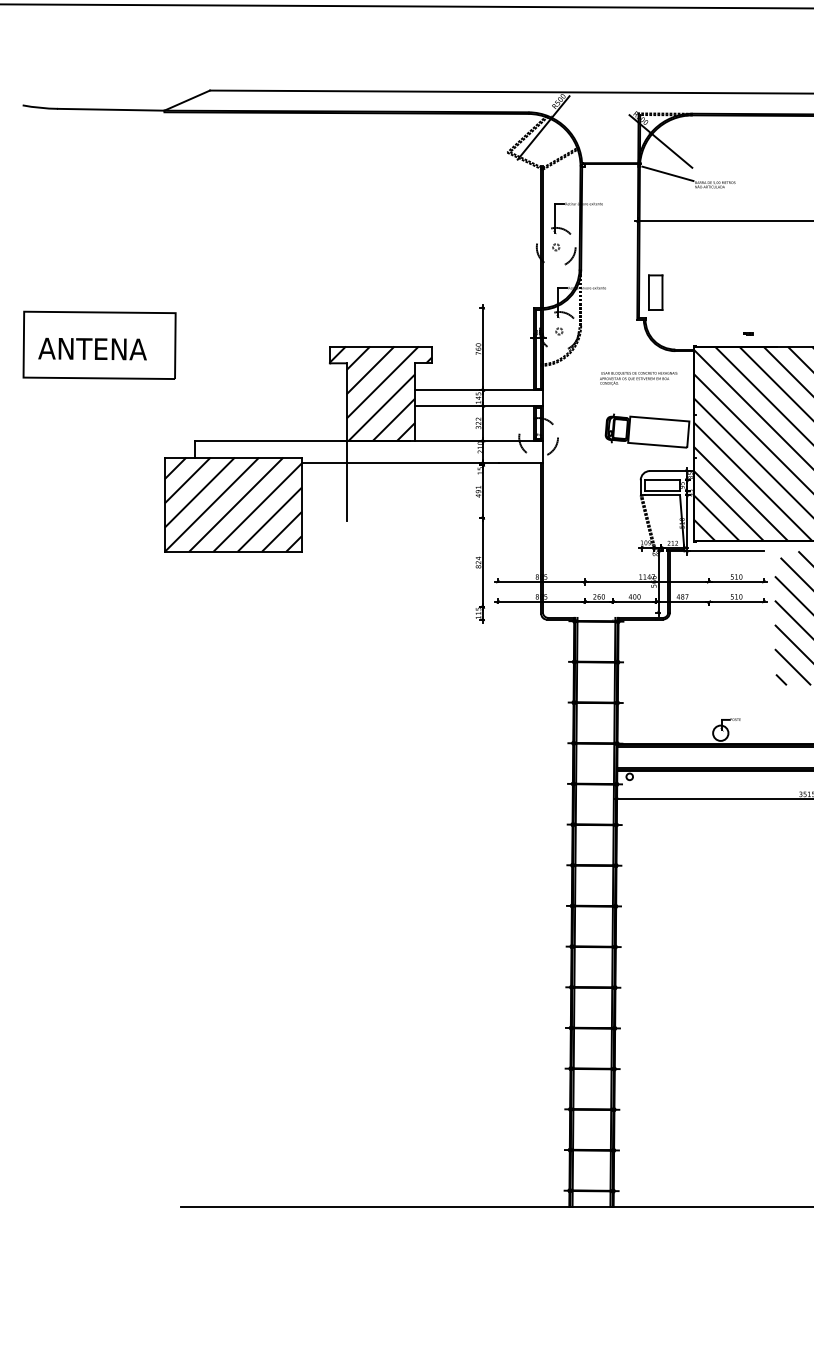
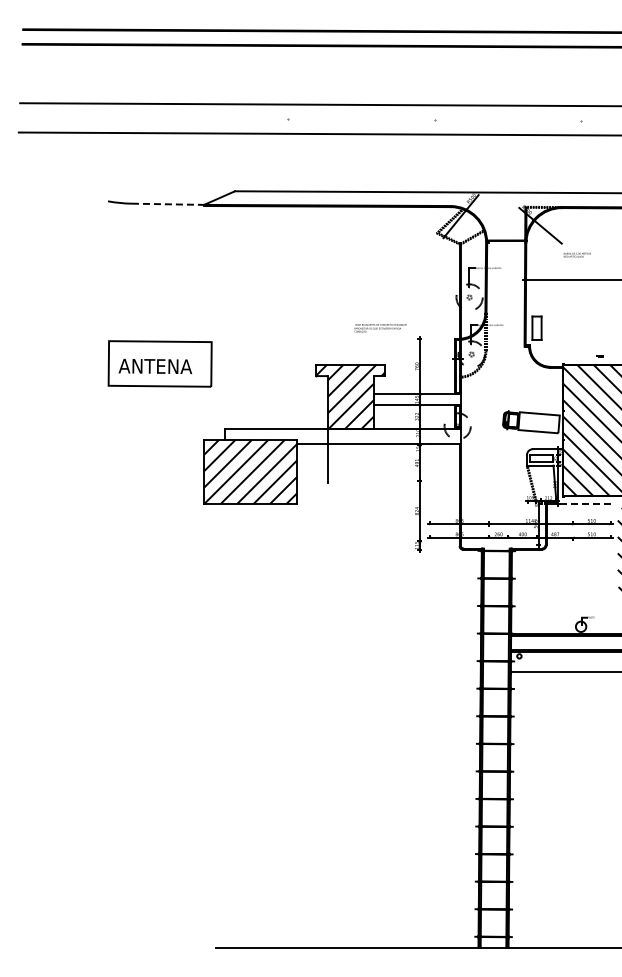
line: (111, 110) -> (168, 204), solid -> dashed
line: (666, 173) -> (544, 247), removed
text: (638, 378) -> (380, 328), moved
line: (724, 551) -> (583, 503), solid -> dashed

